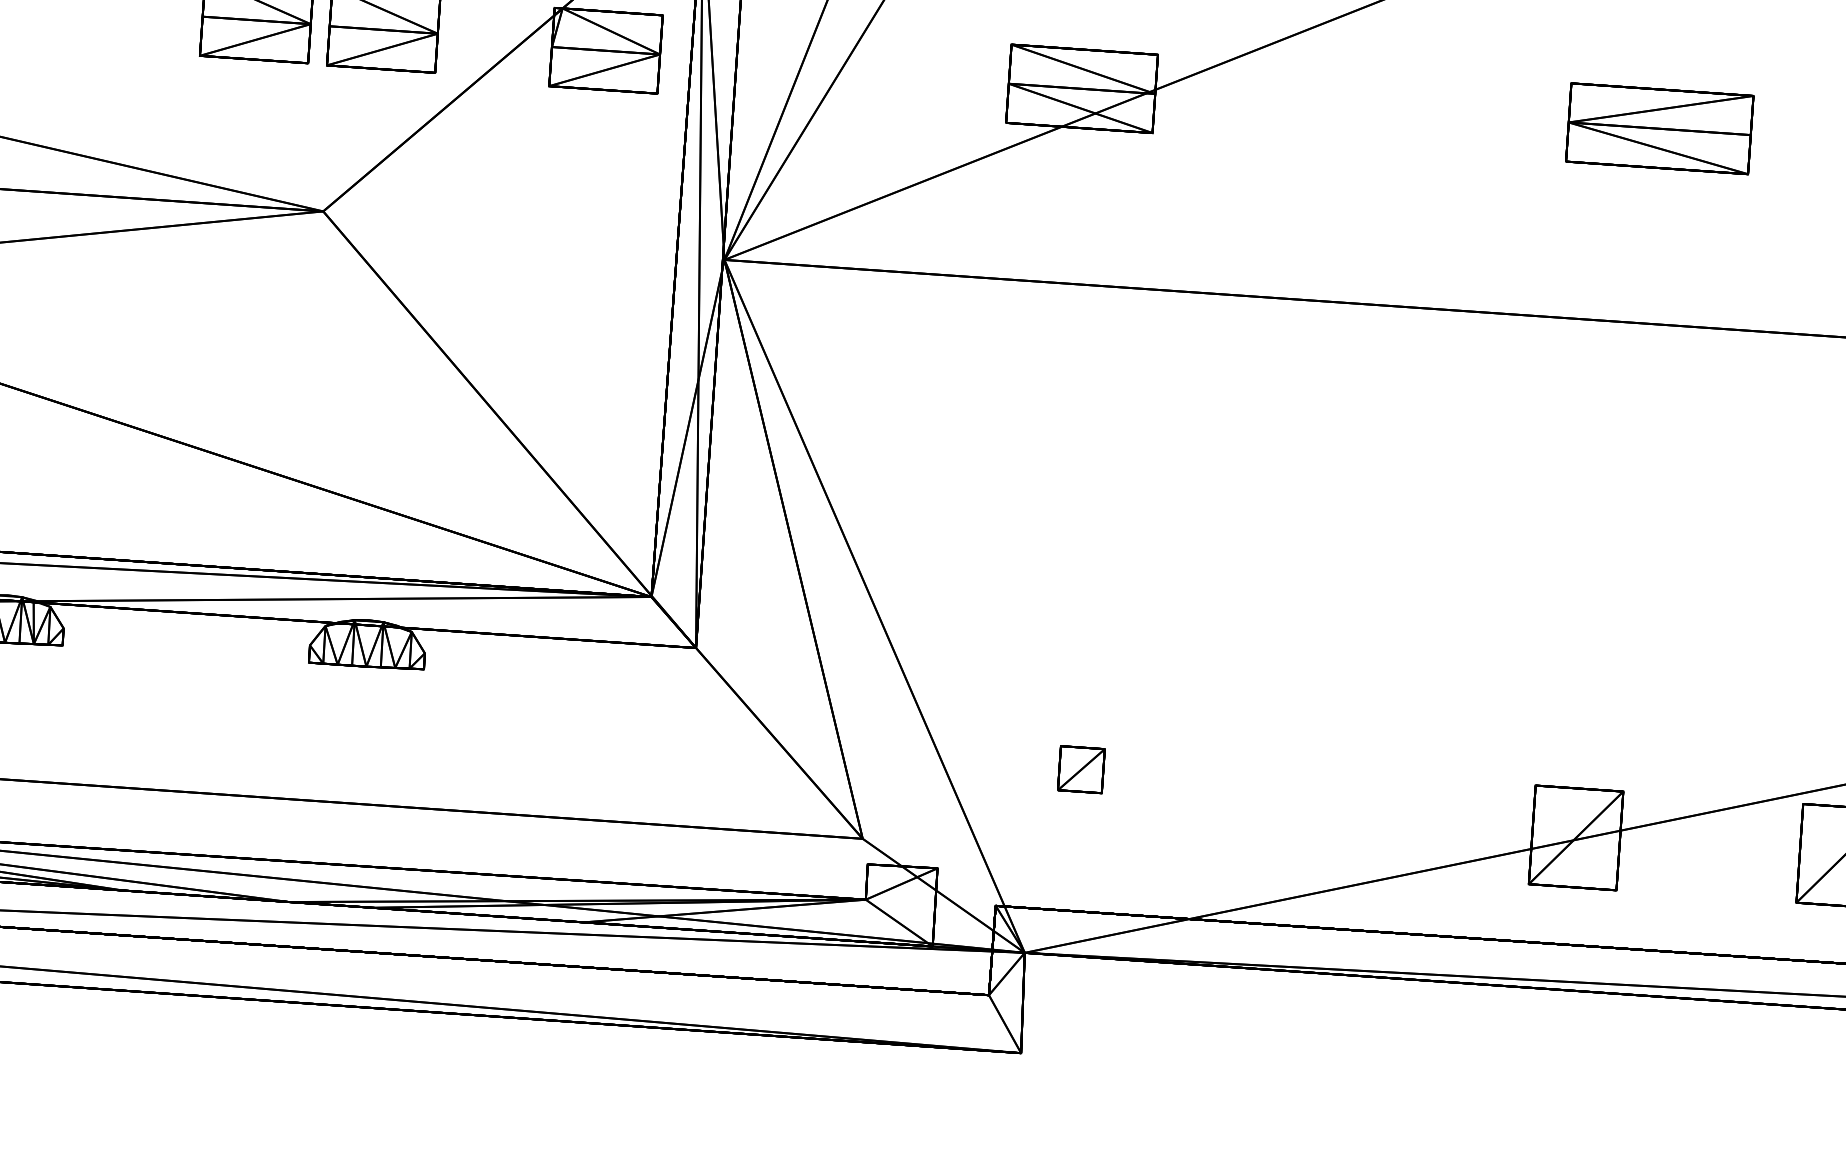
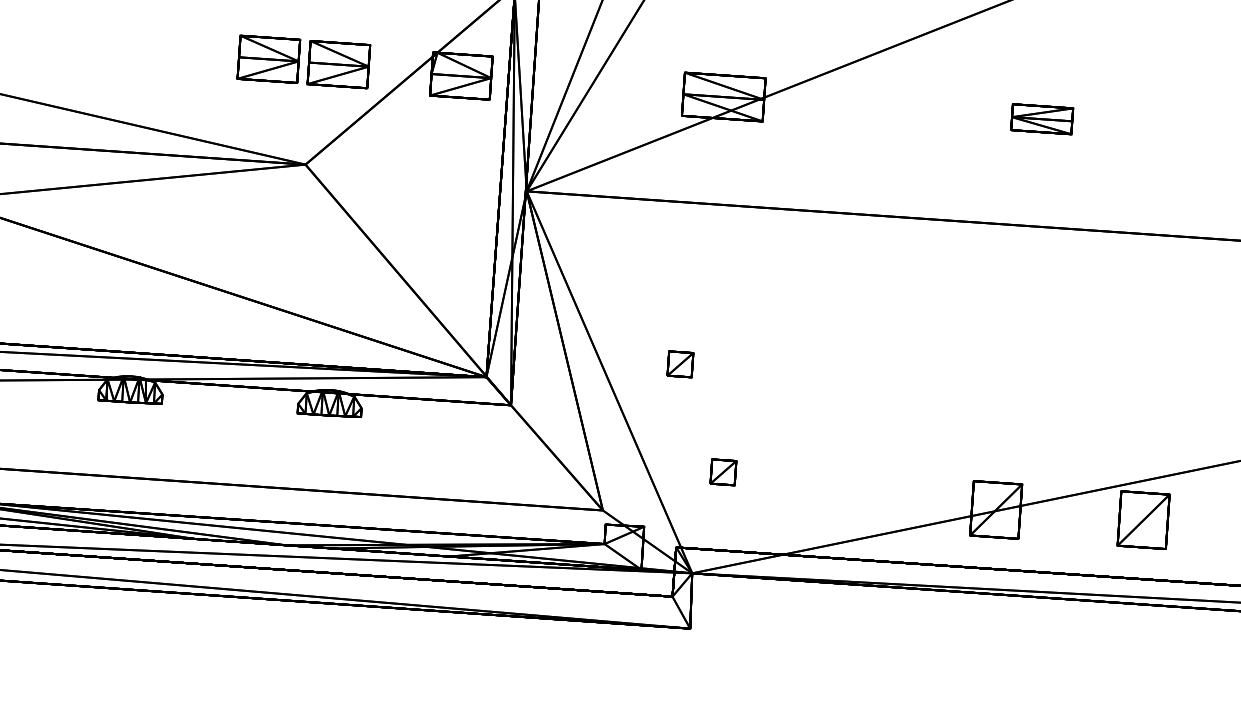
part: (1658, 129) -> (1041, 119), size x0.6
part: (1003, 573) -> (680, 364), added

